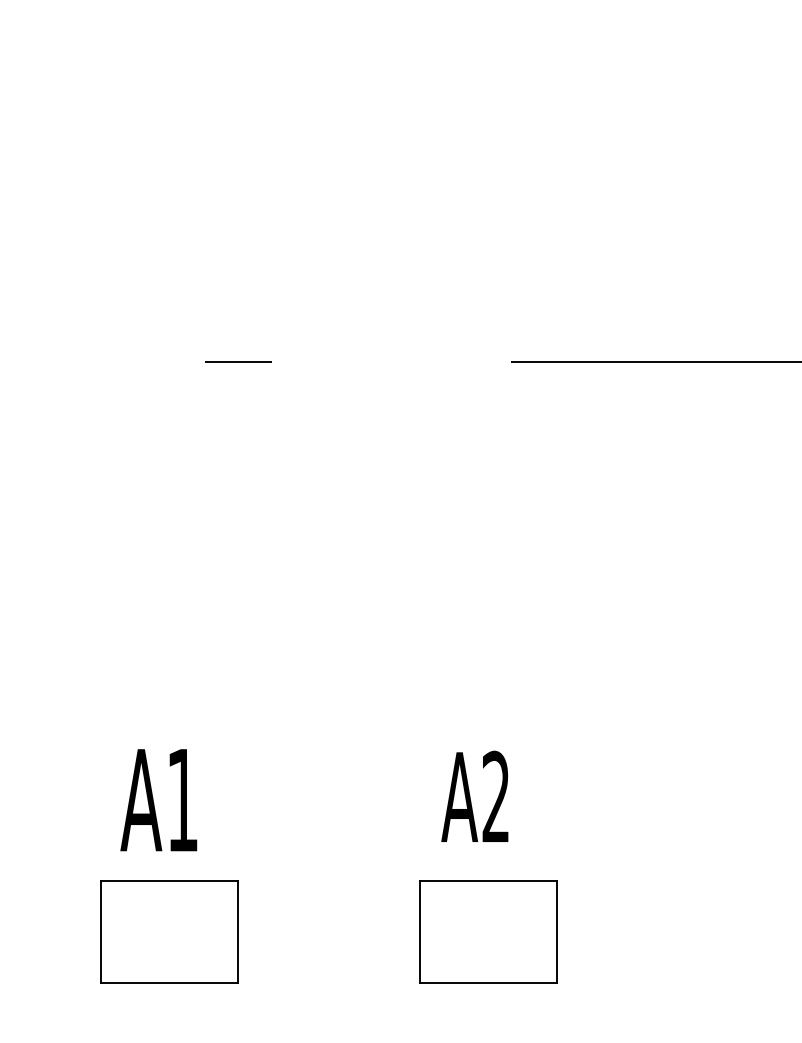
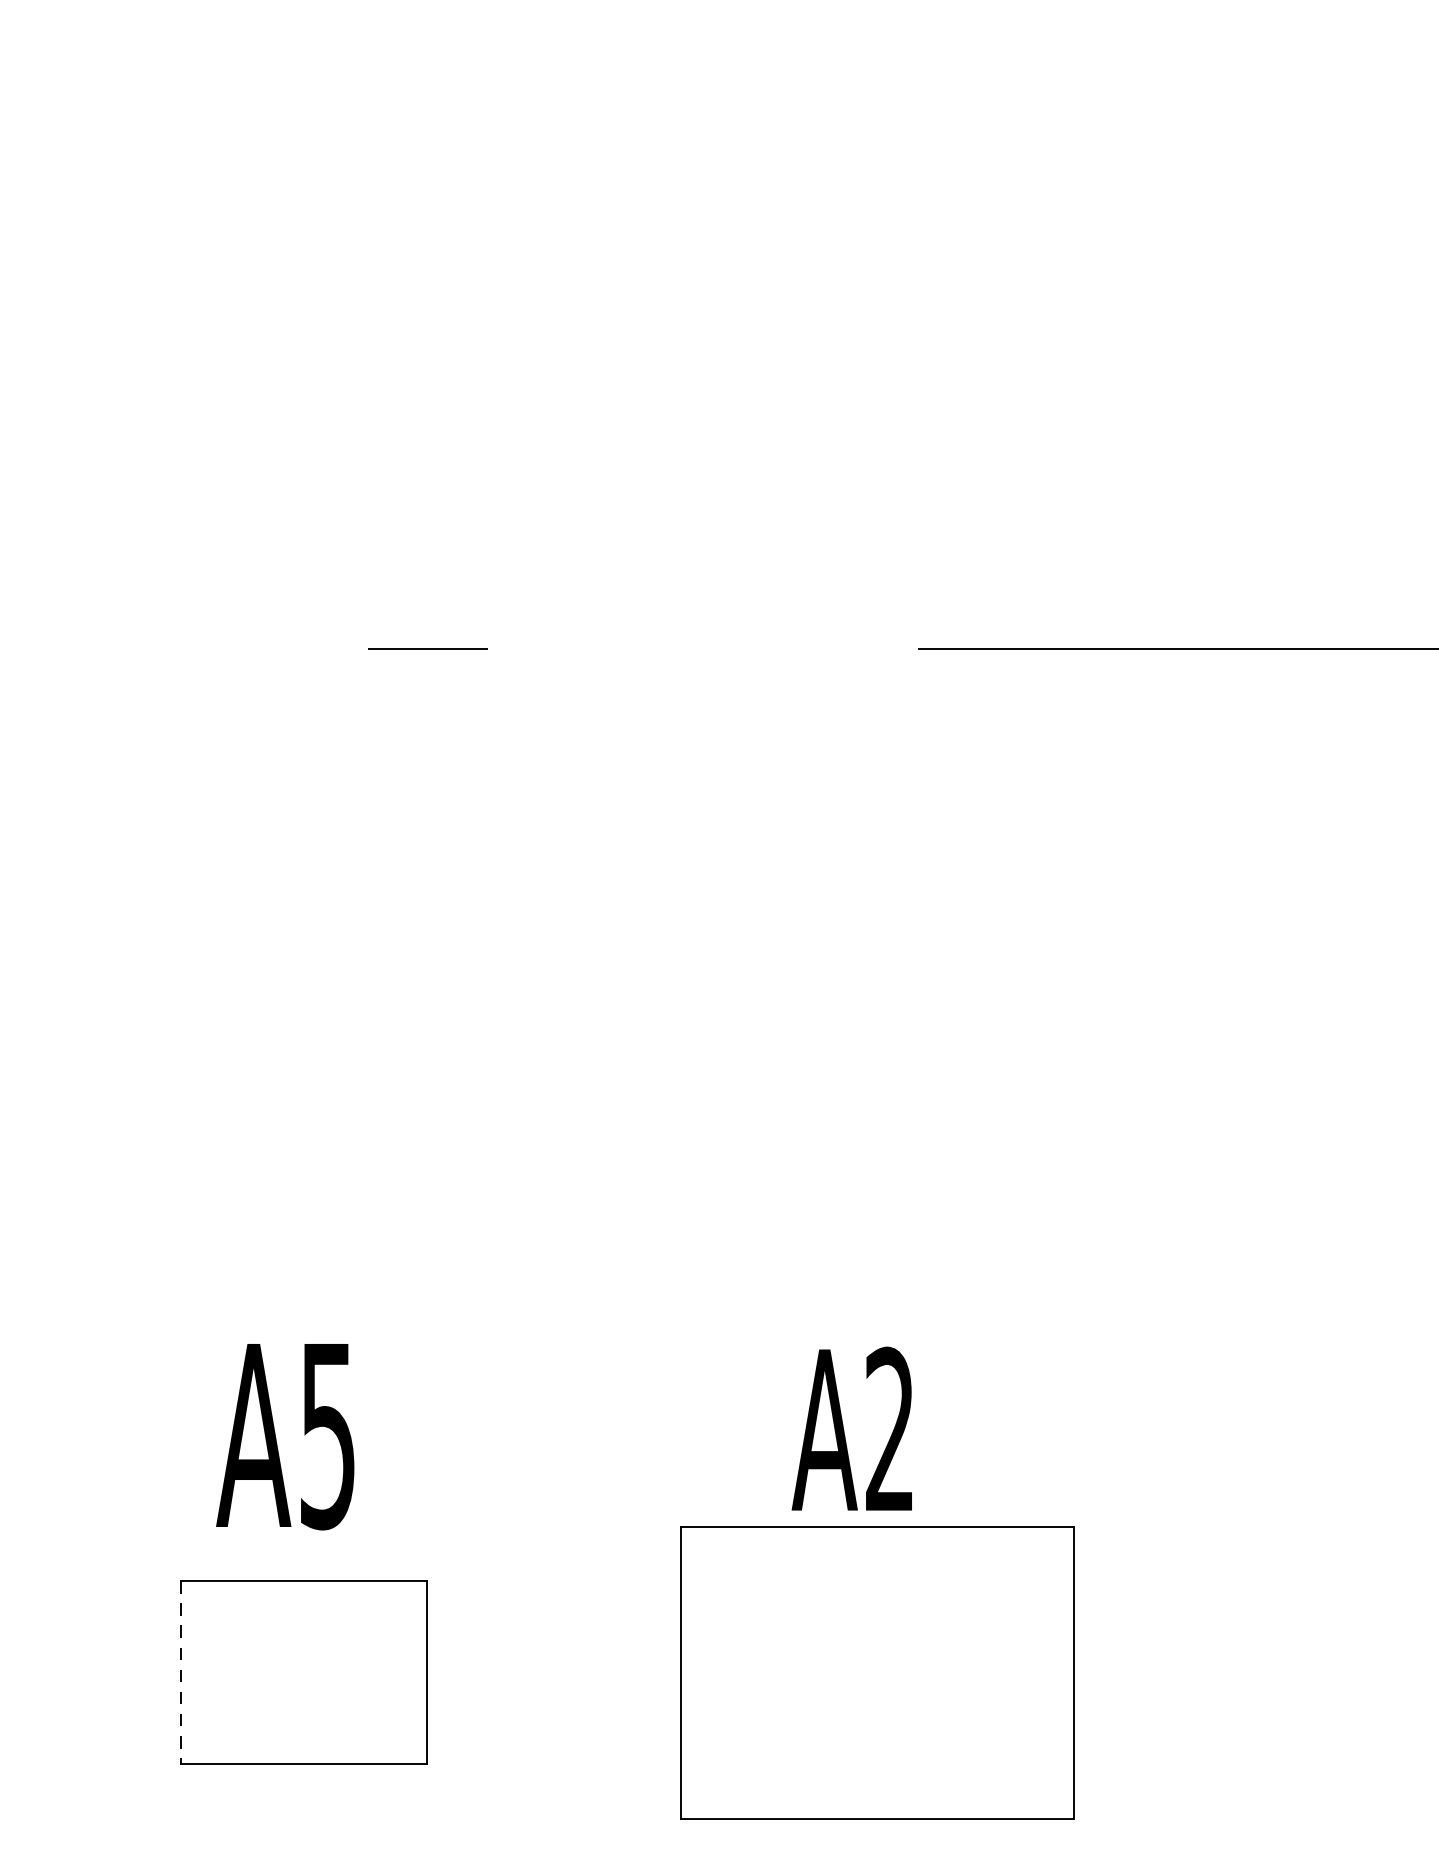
text: (182, 801) -> (327, 1437), A1 -> A5
part: (488, 931) -> (876, 1670), size x1.6
line: (100, 932) -> (180, 1672), solid -> dashed

